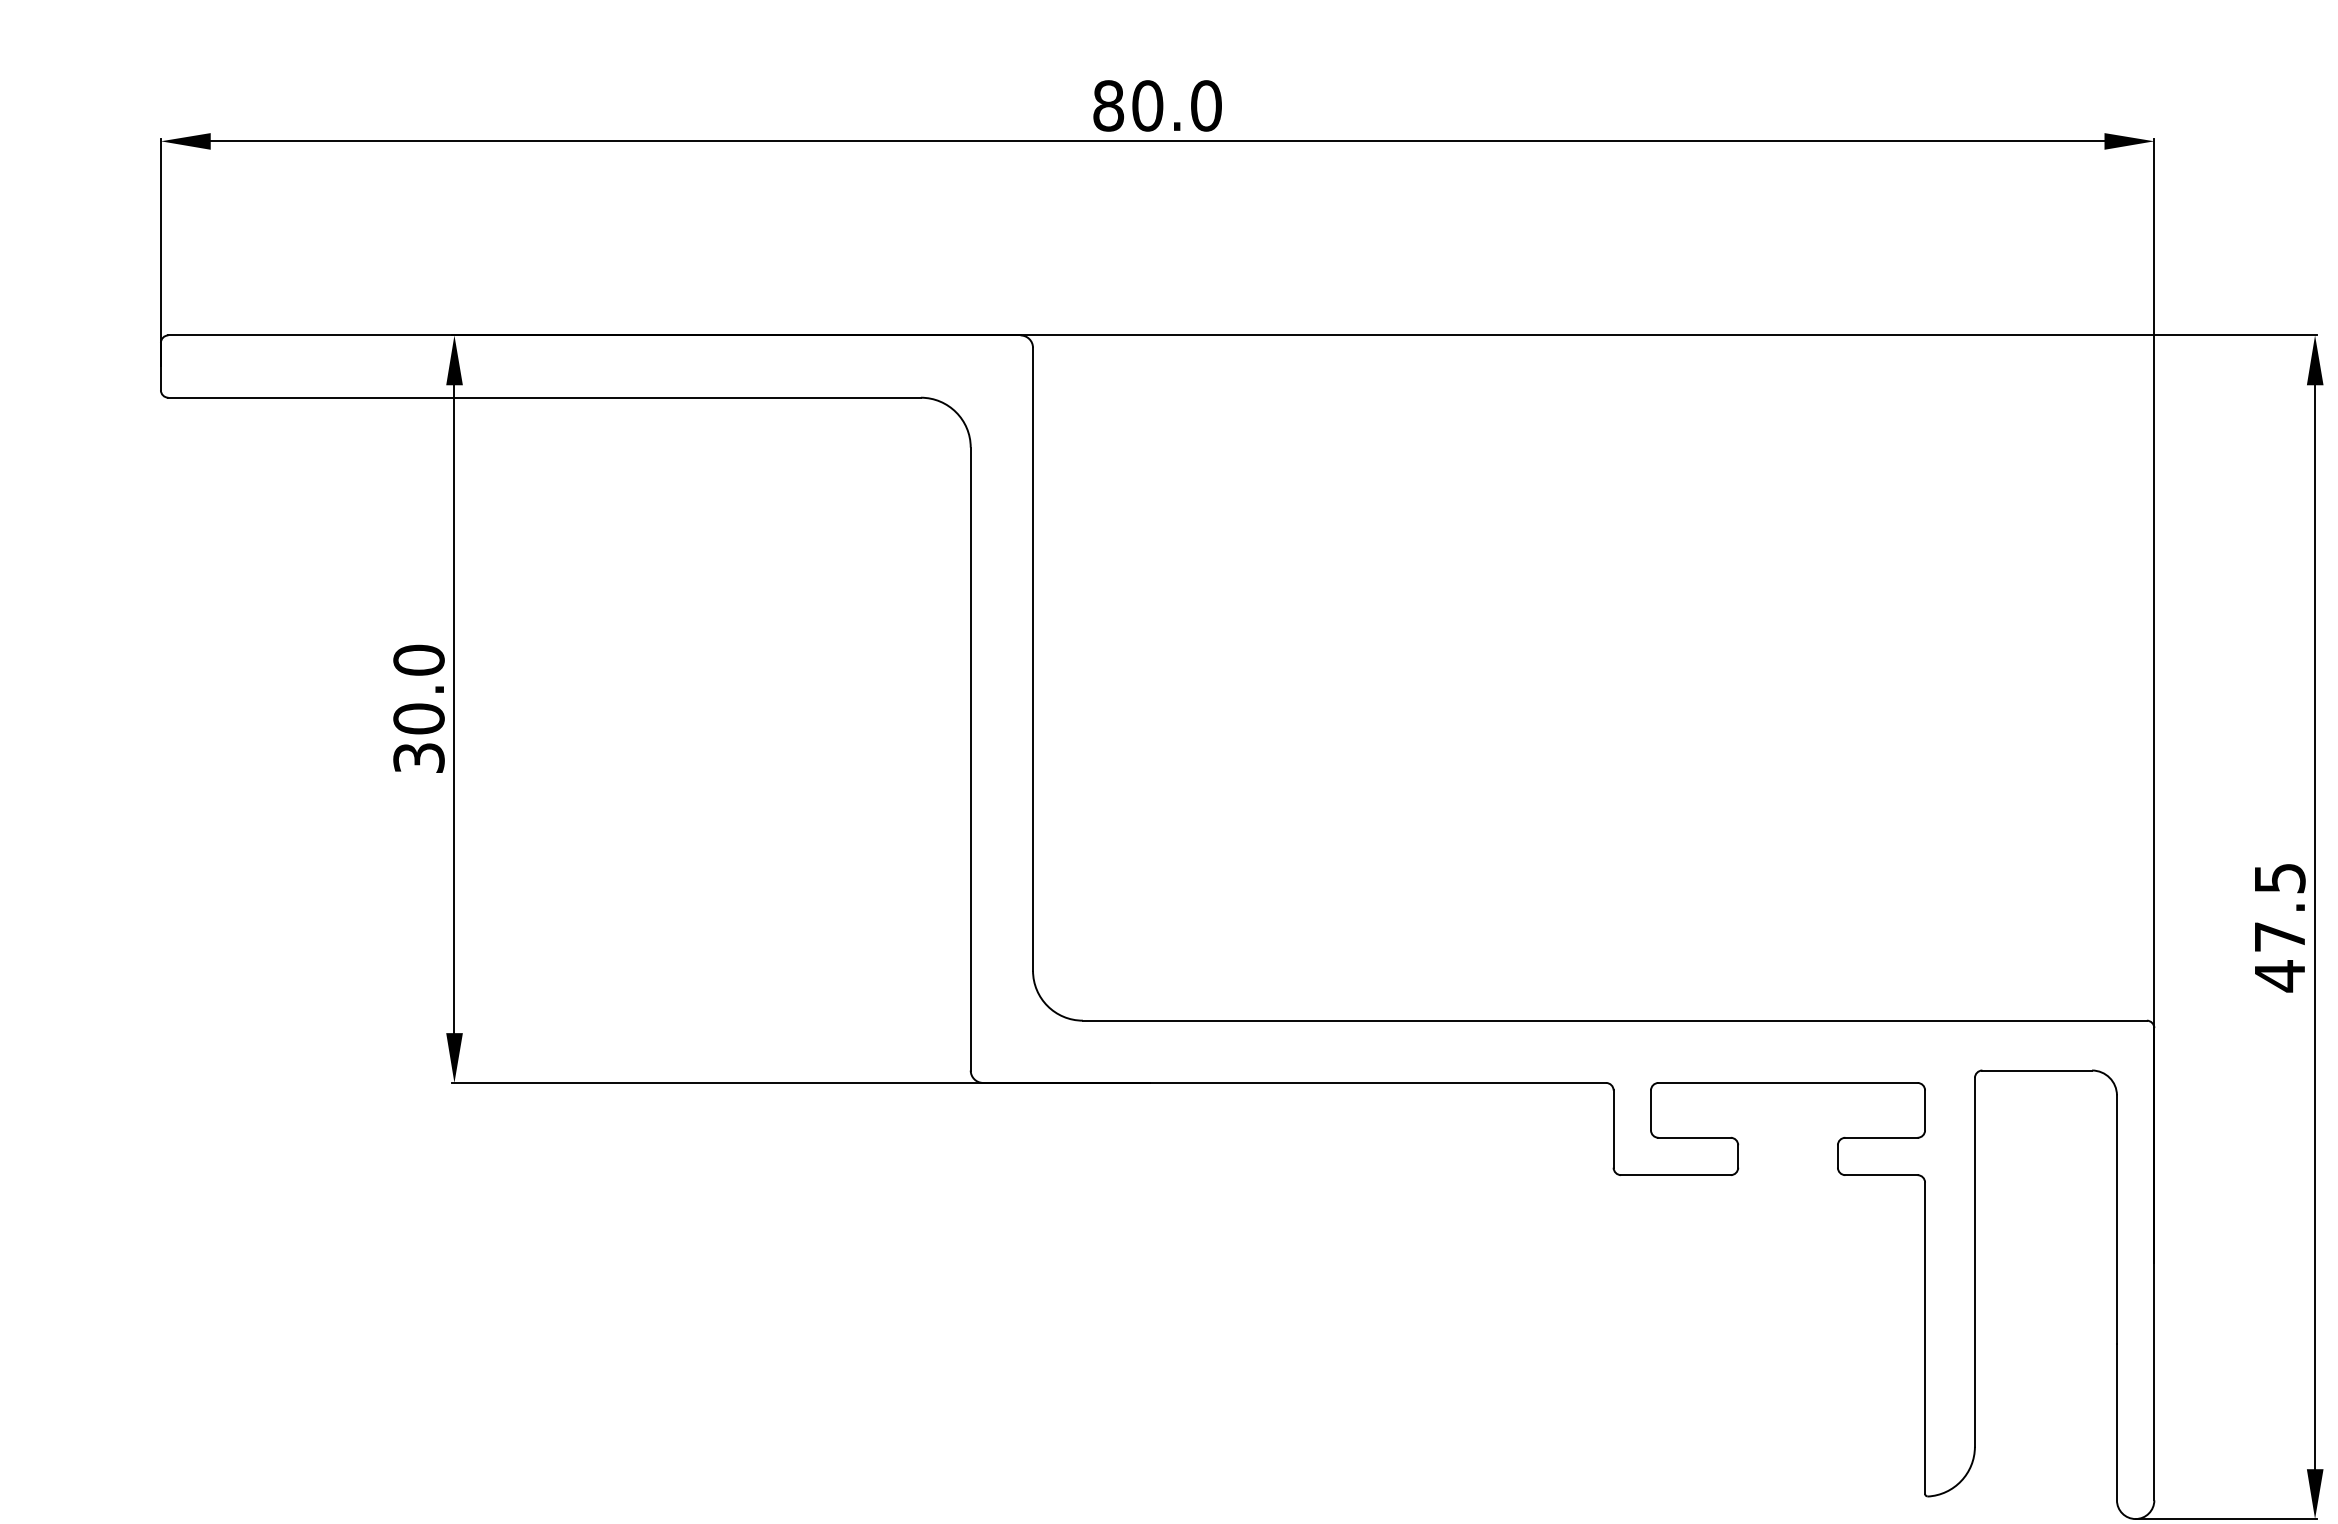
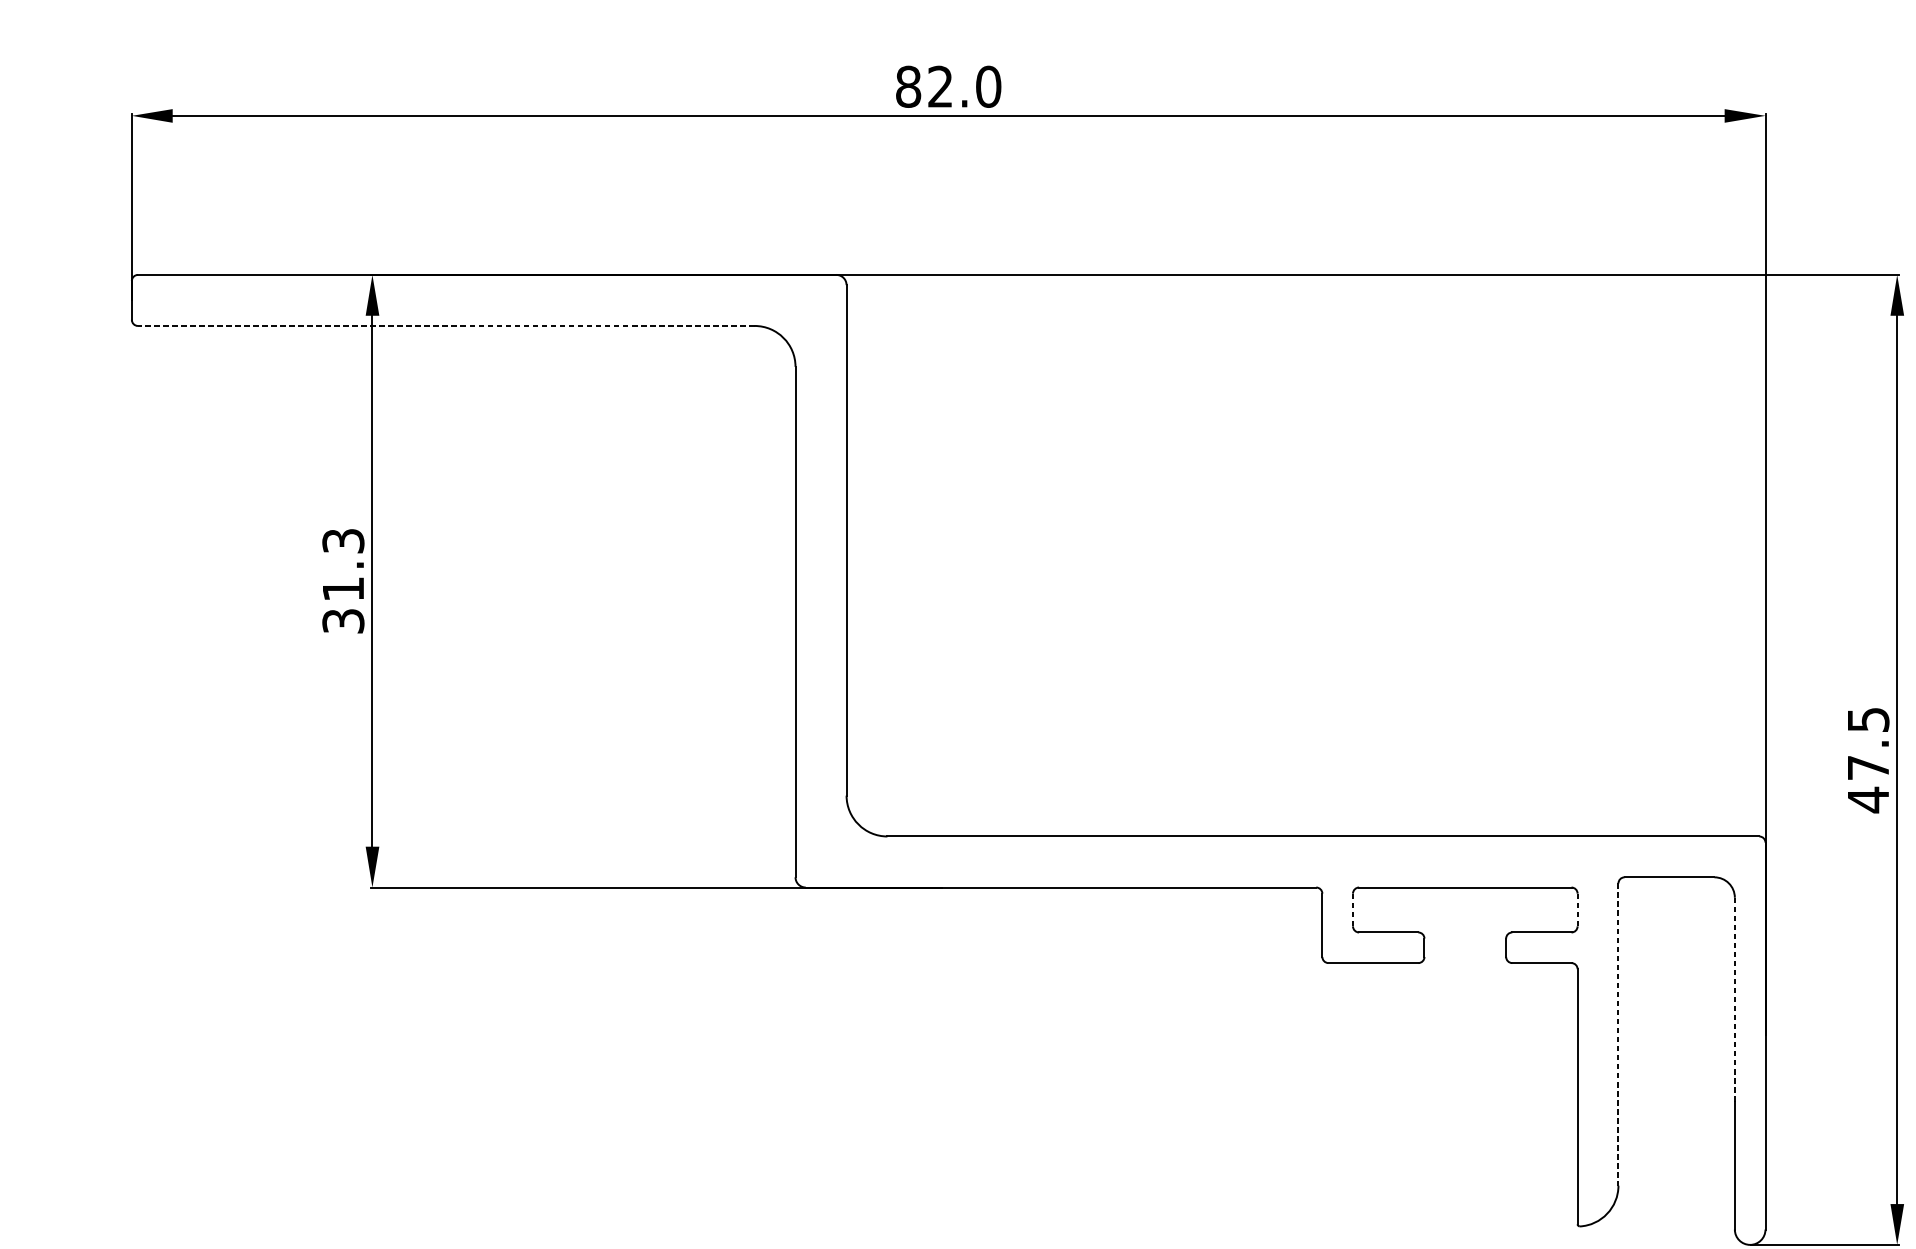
text: (1147, 105) -> (940, 86), 80.0 -> 82.0
line: (544, 397) -> (446, 325), solid -> dashed
text: (418, 689) -> (342, 565), 30.0 -> 31.3
line: (1651, 1110) -> (1353, 910), solid -> dashed
line: (1925, 1110) -> (1577, 910), solid -> dashed
line: (2116, 1219) -> (1734, 999), solid -> dashed
line: (1974, 1262) -> (1618, 1034), solid -> dashed

